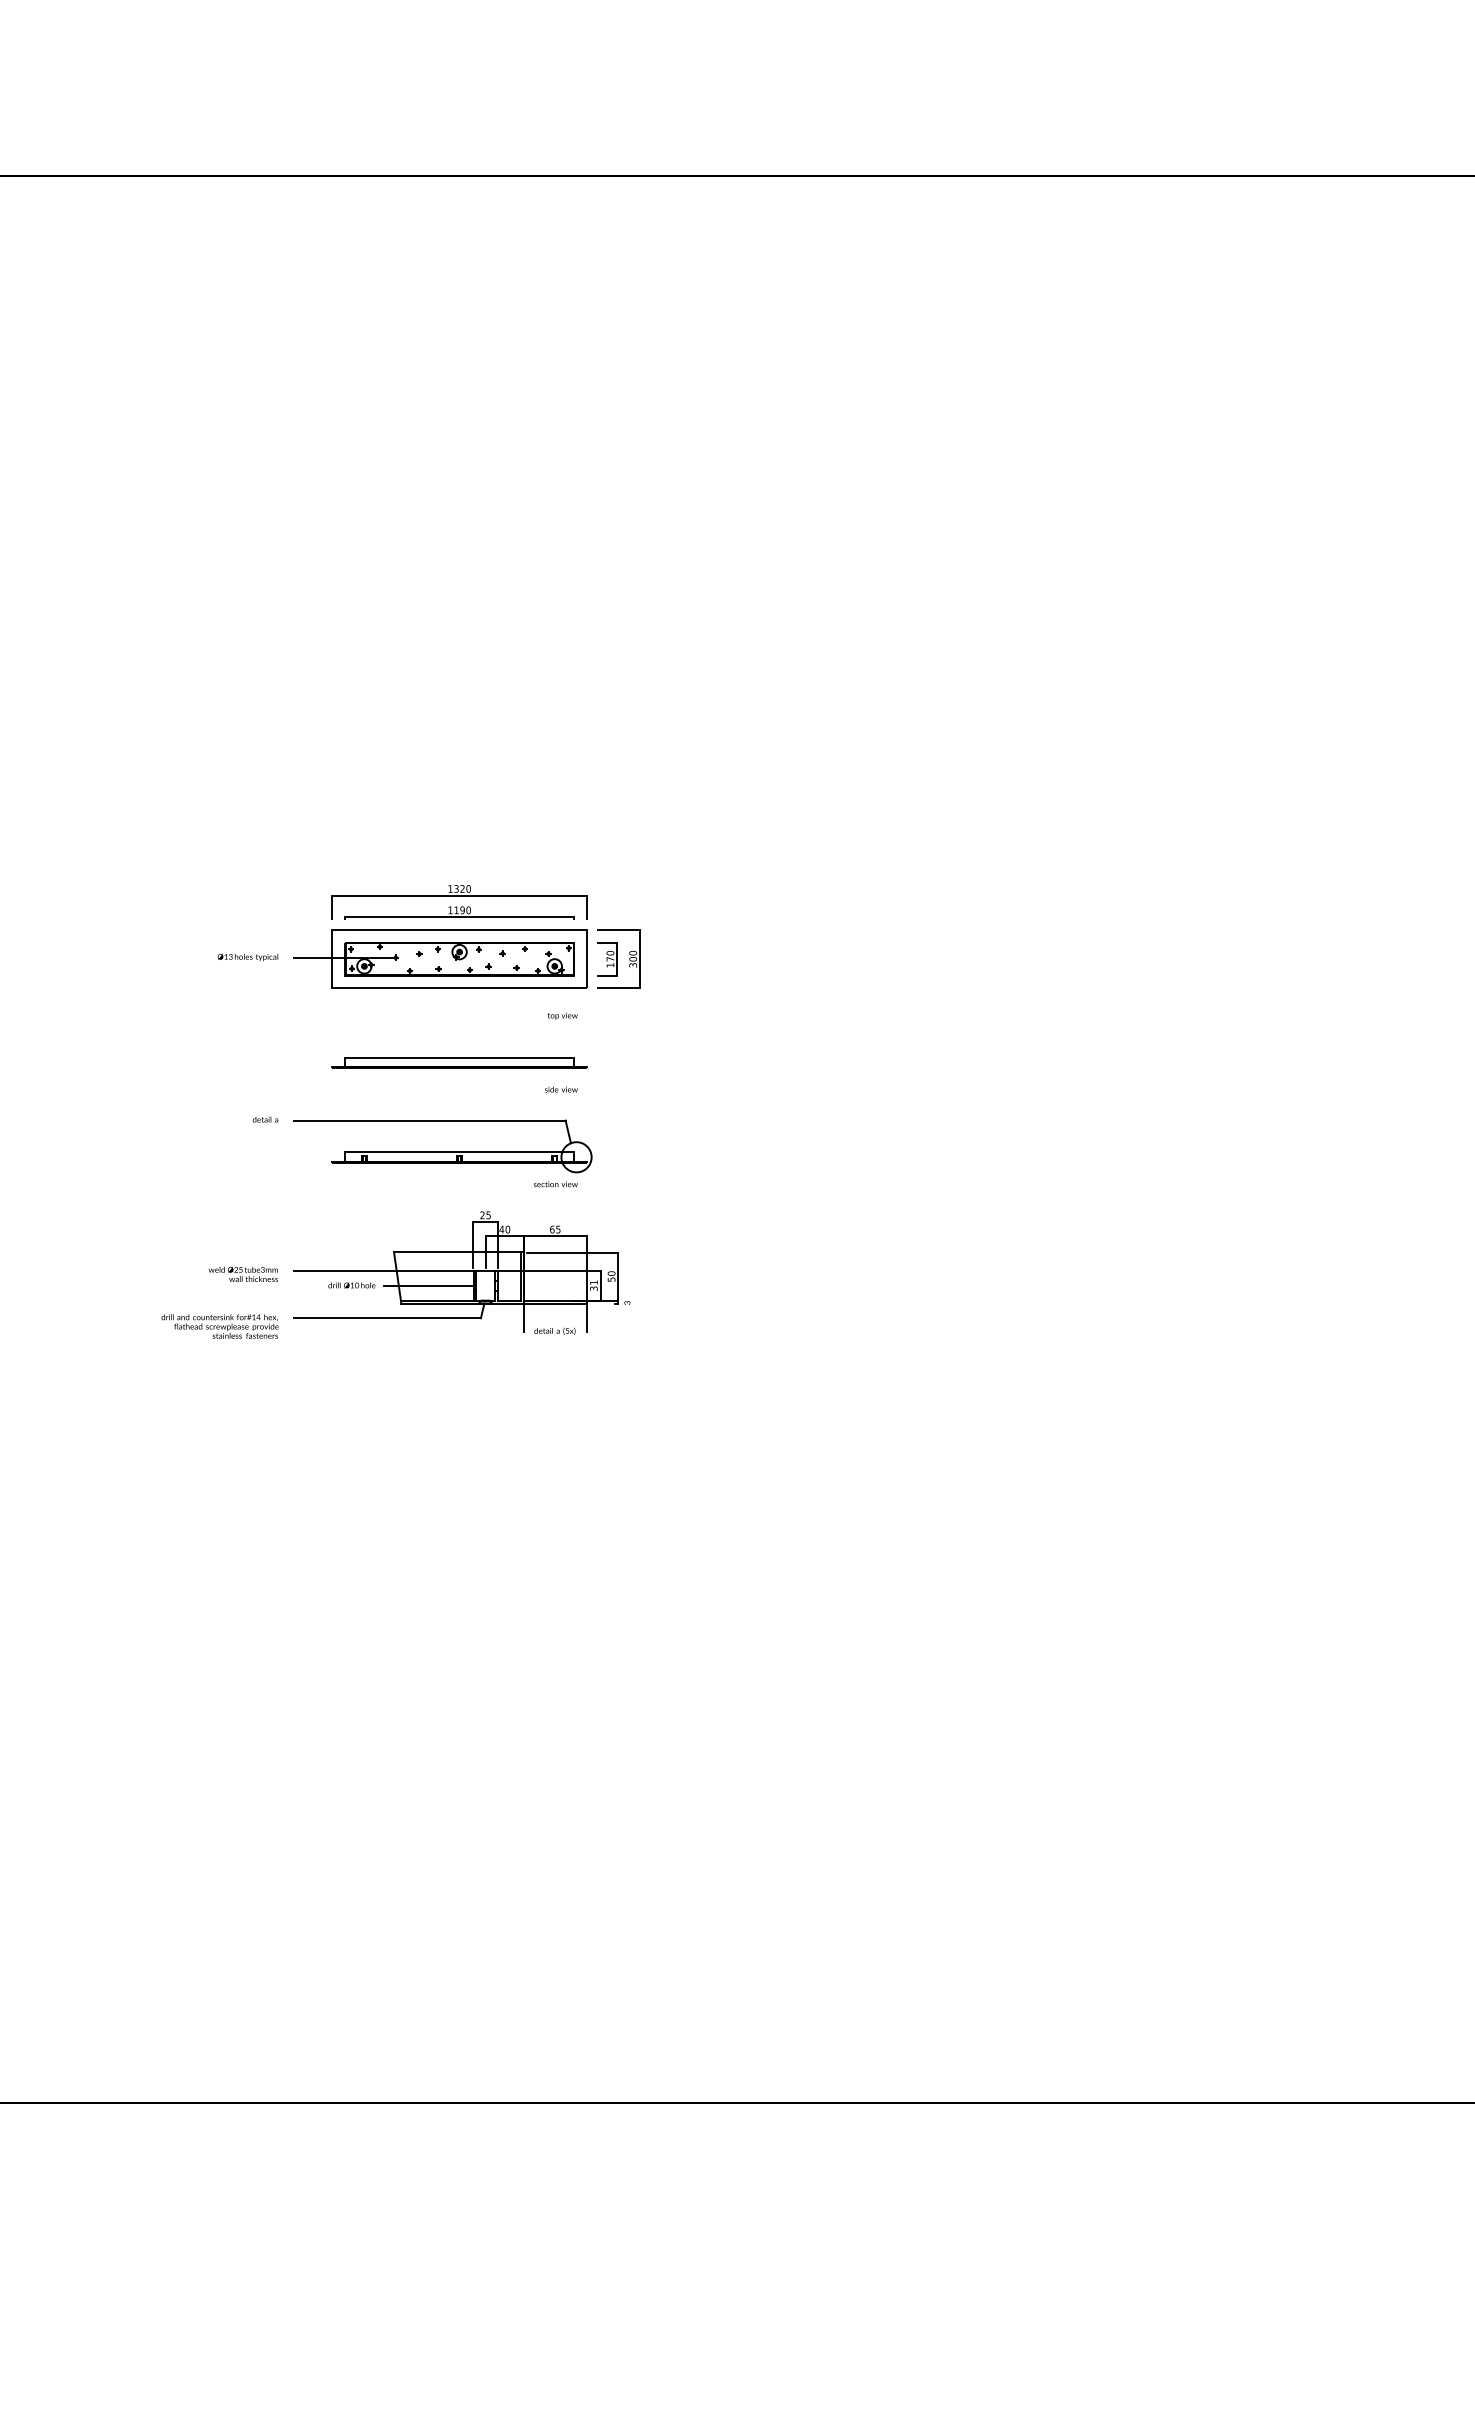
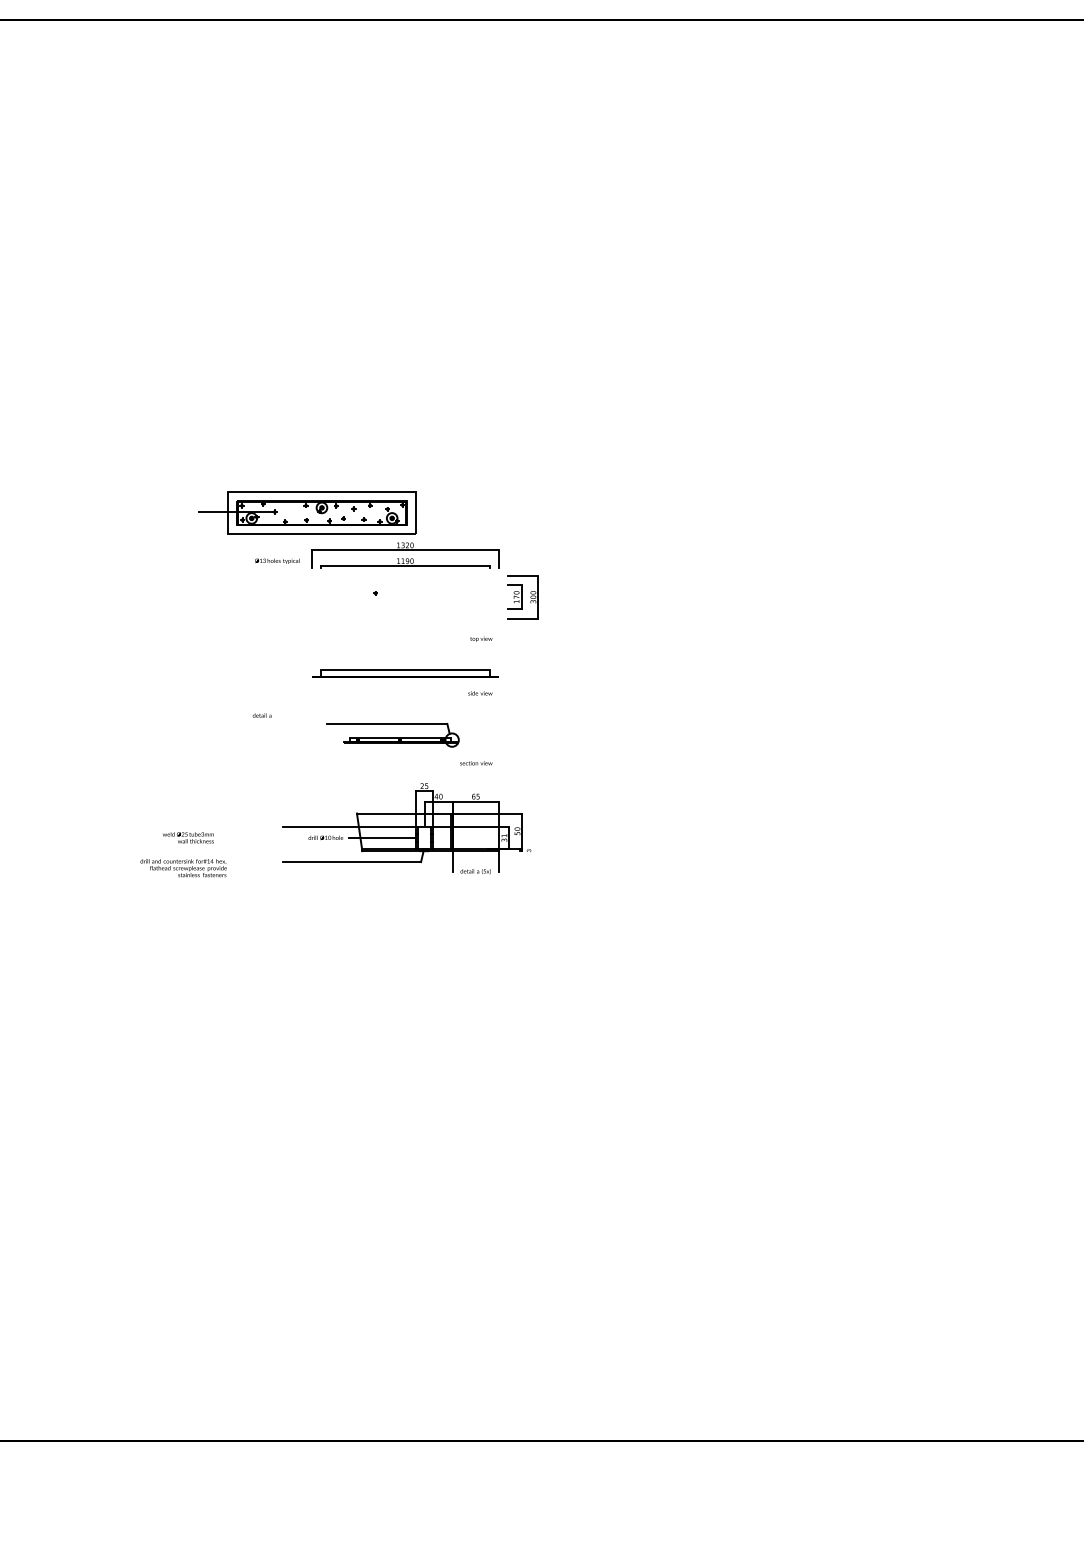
text: (247, 957) -> (276, 561), moved
part: (440, 958) -> (307, 512), moved
part: (442, 1146) -> (392, 735), size x0.6
text: (242, 1273) -> (187, 837), moved
text: (219, 1326) -> (183, 868), moved

